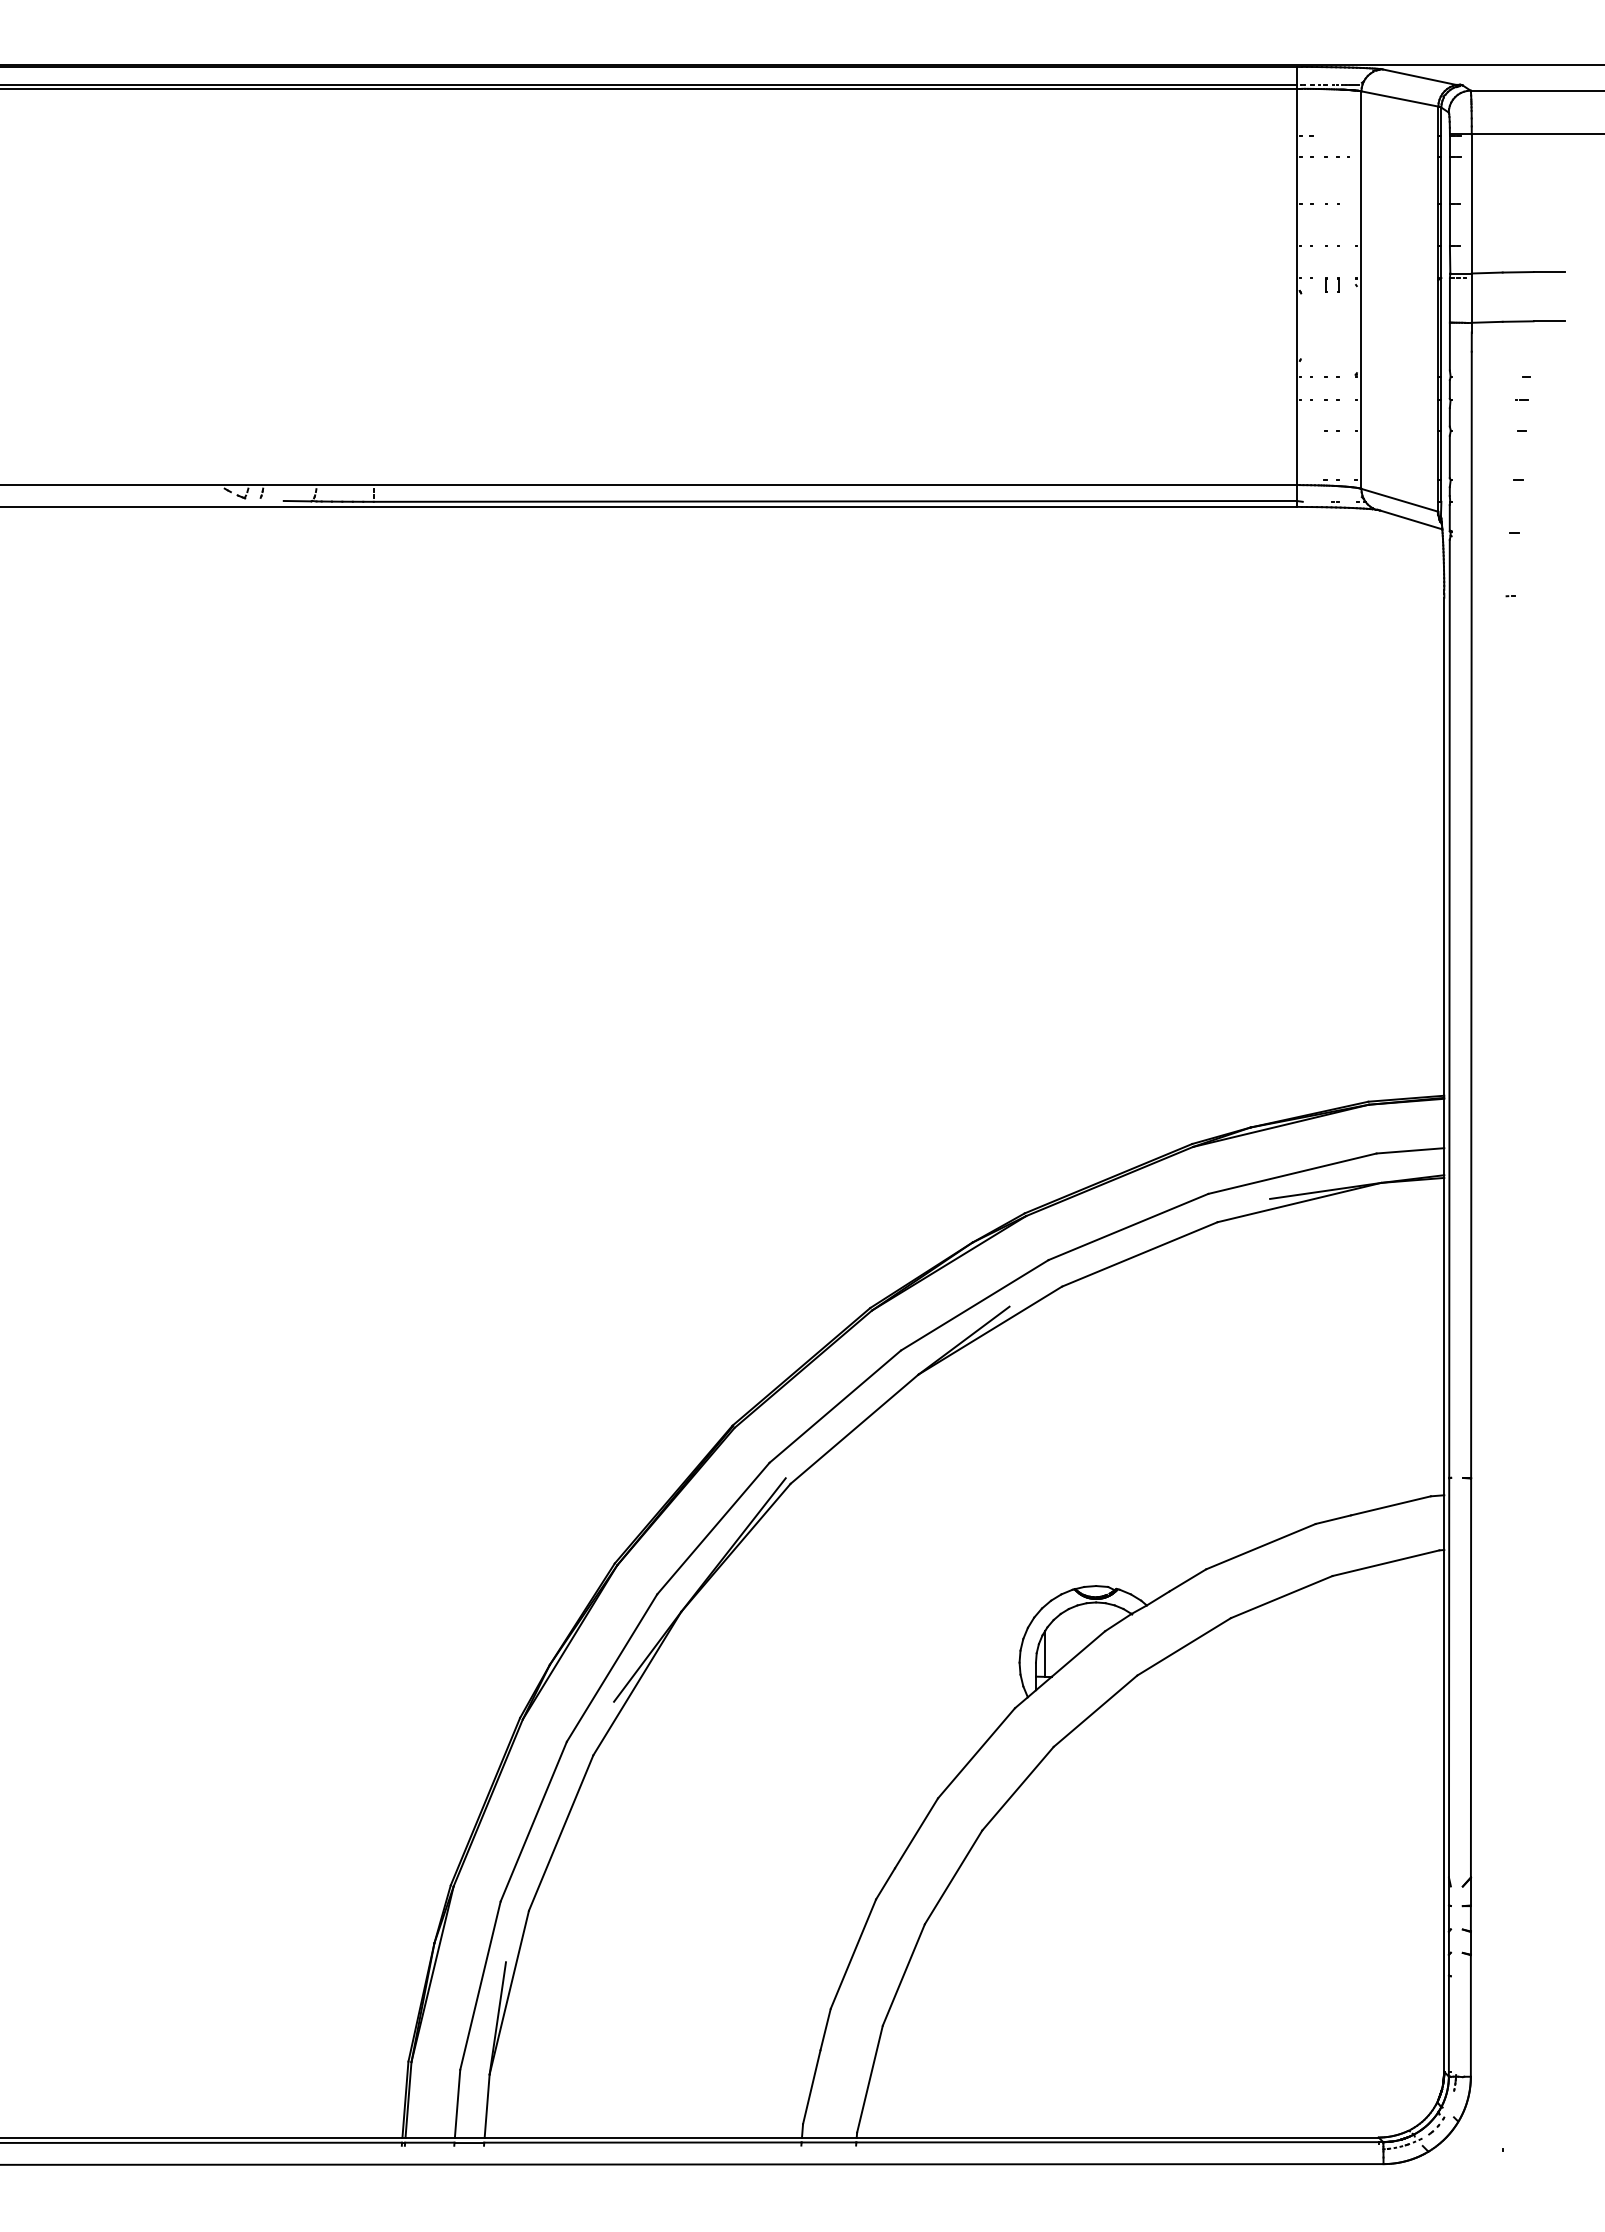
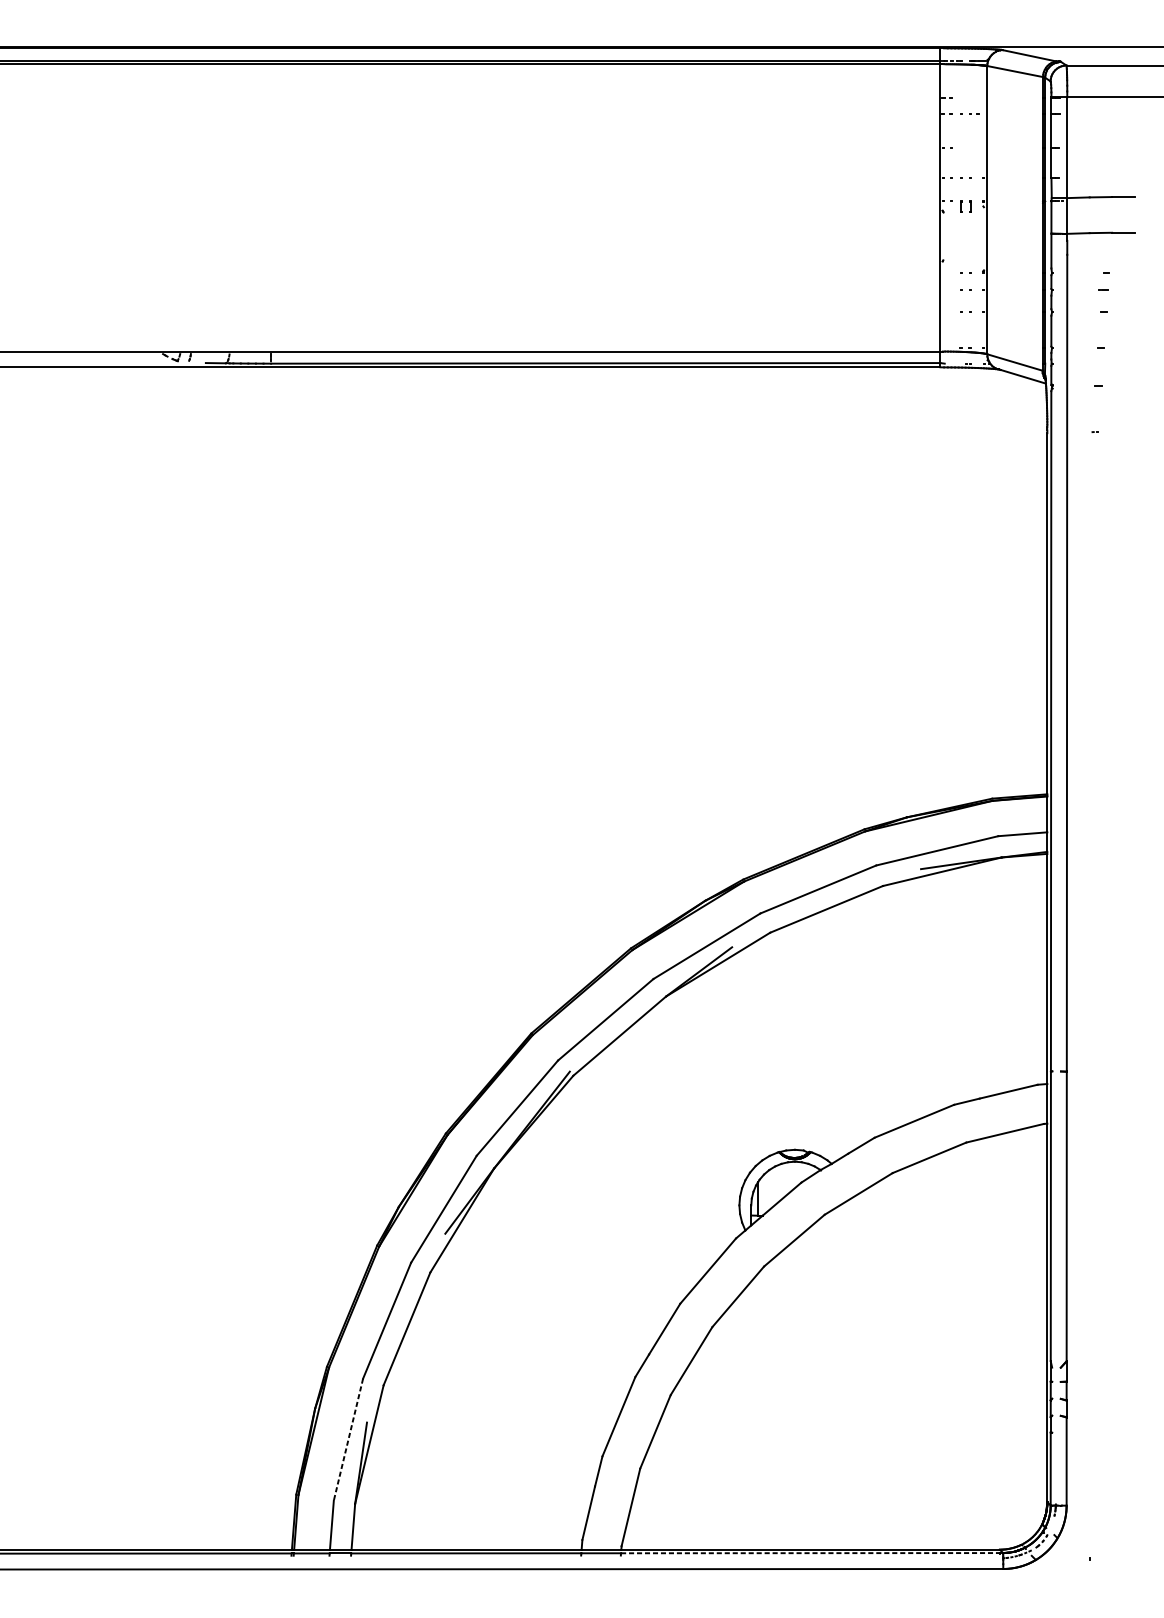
line: (480, 1986) -> (348, 1440), solid -> dashed
line: (1118, 2142) -> (811, 1553), solid -> dashed

